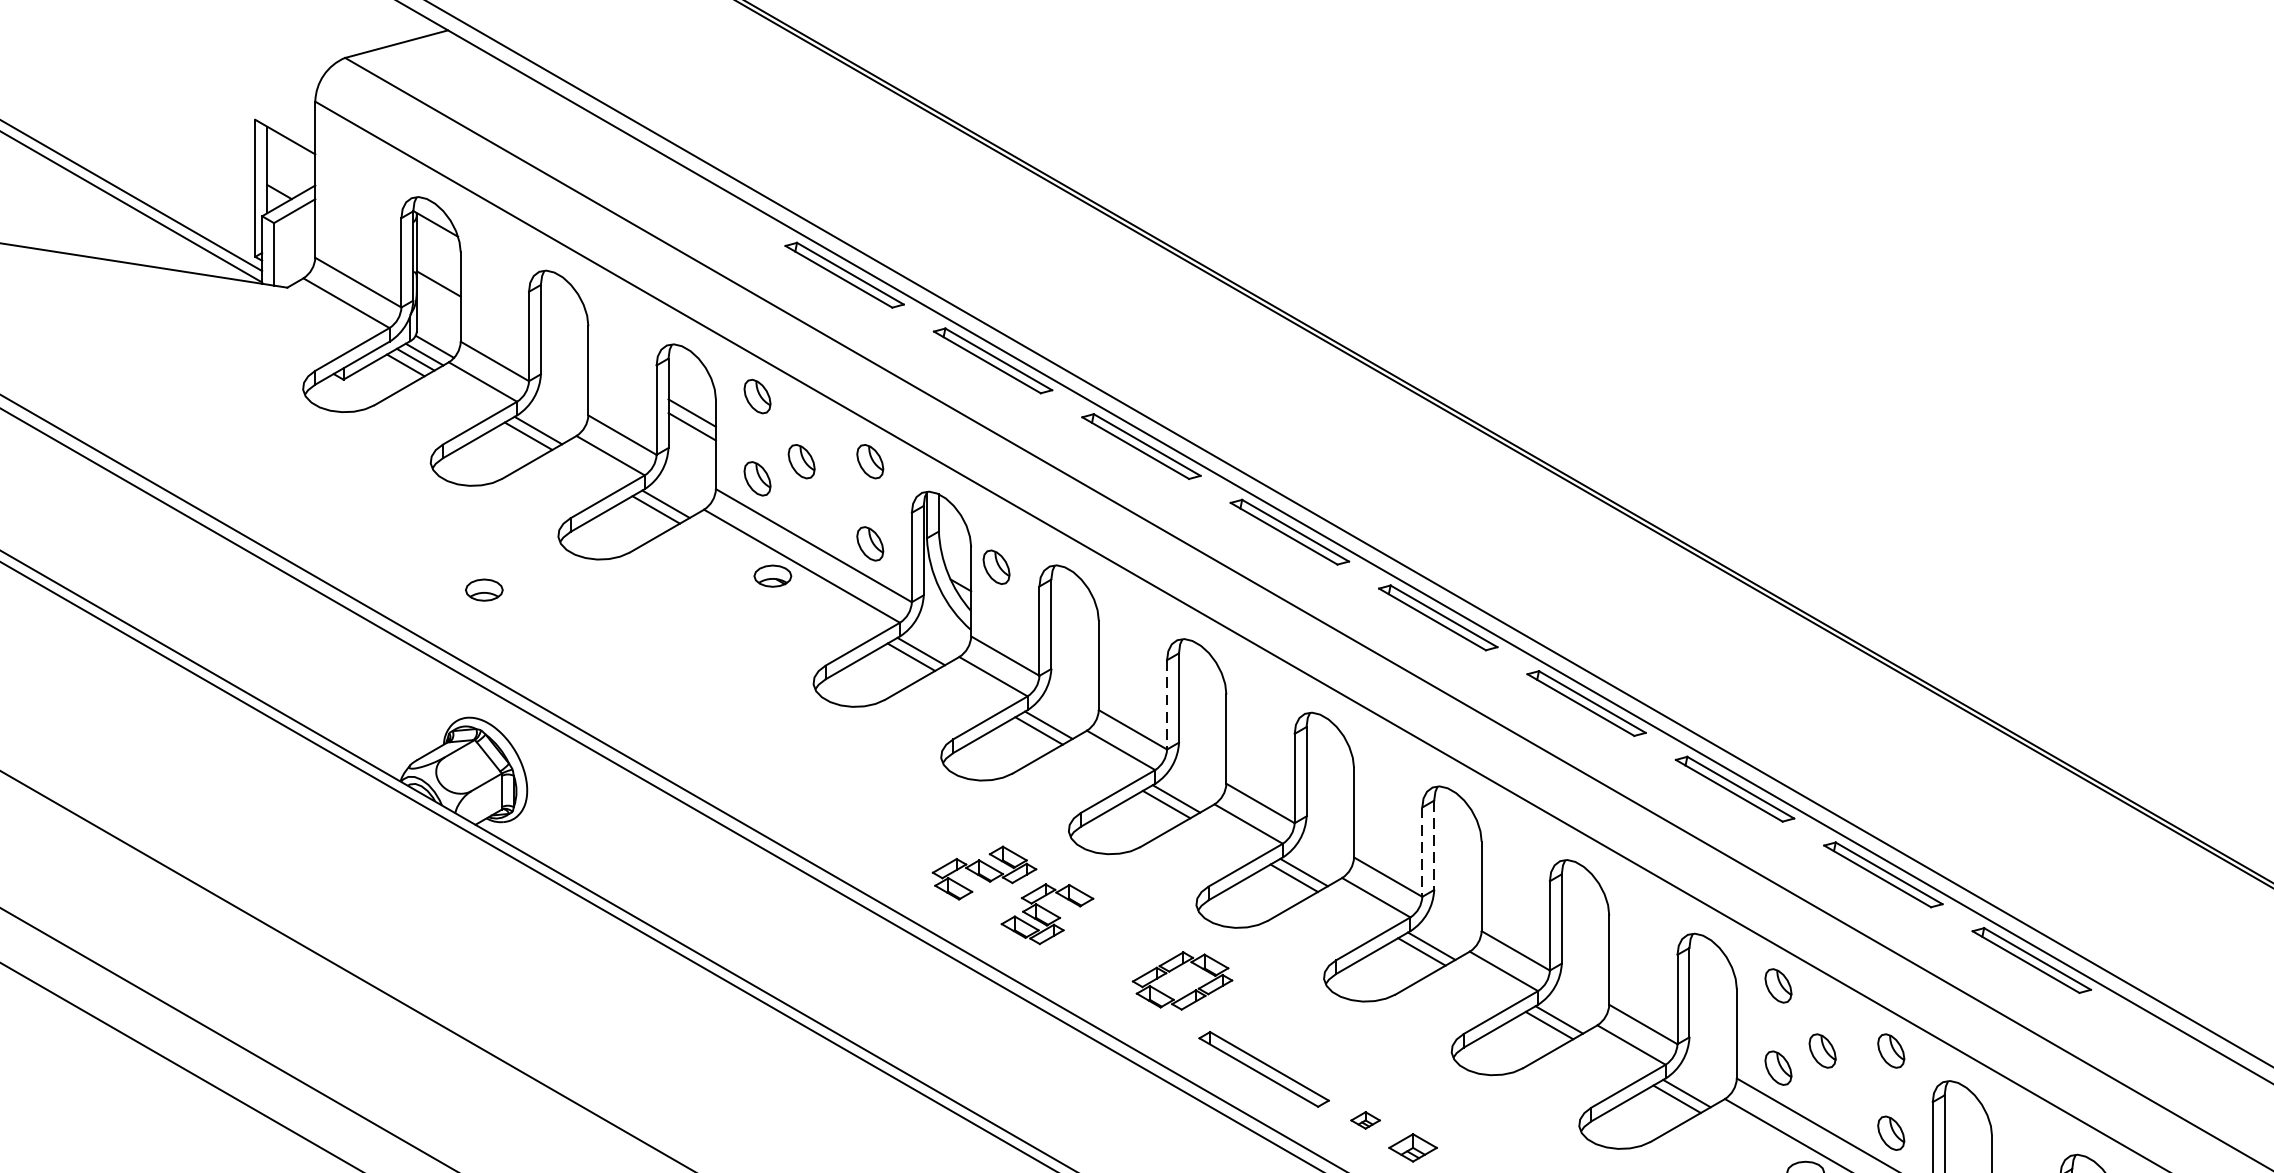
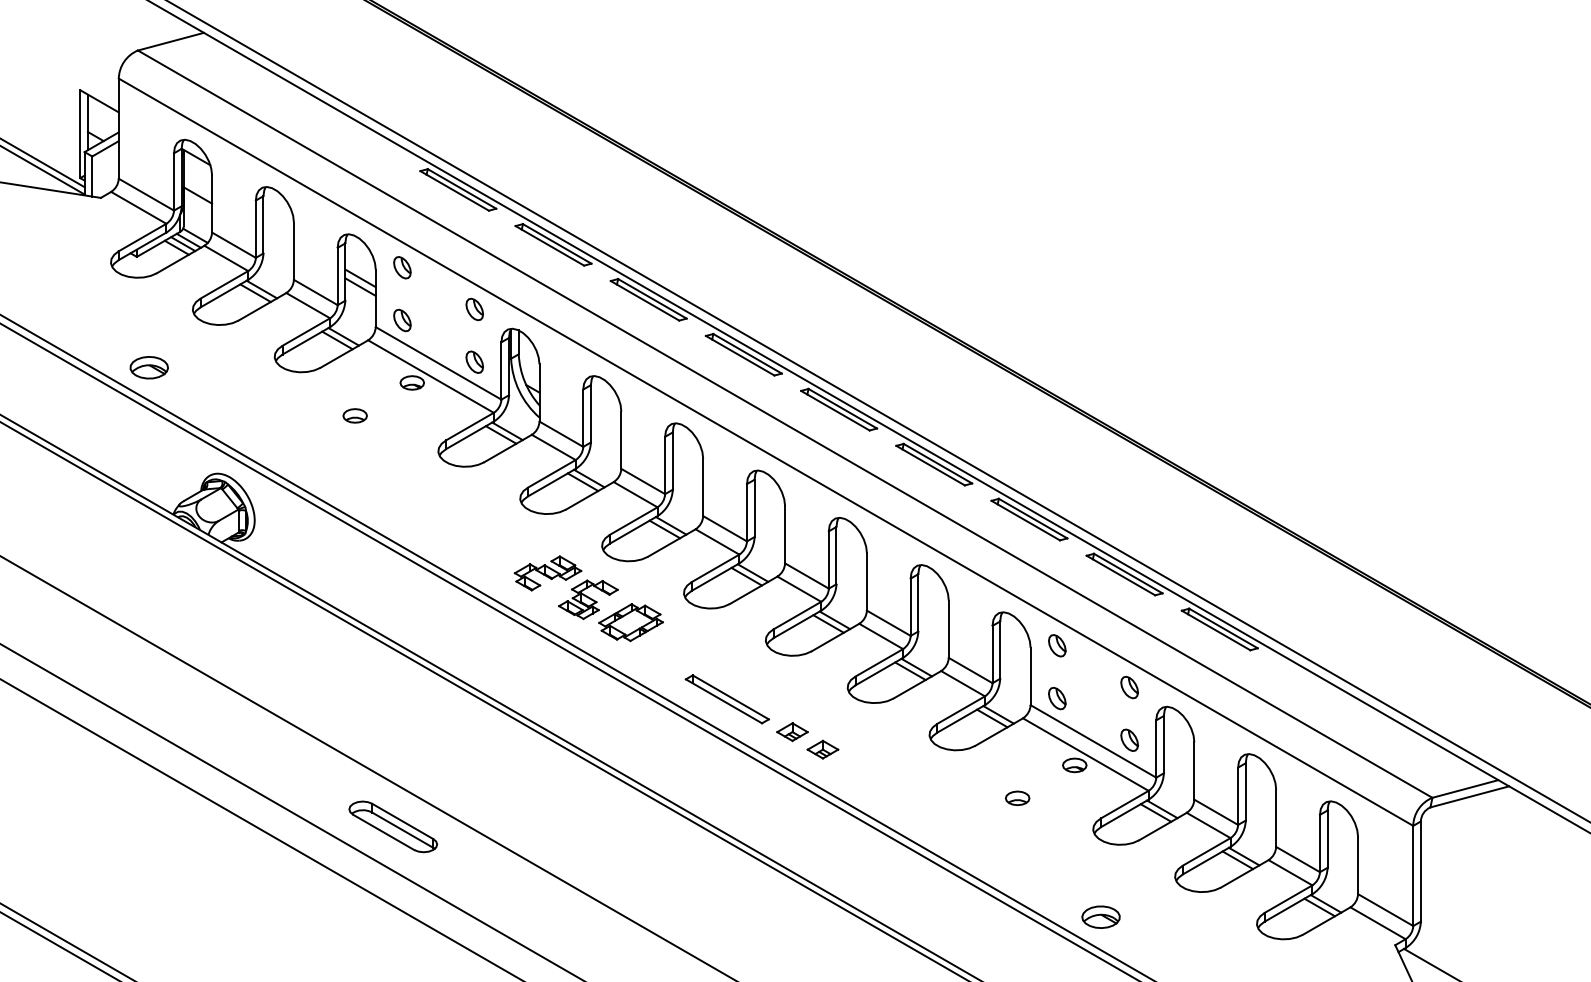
part: (801, 461) -> (430, 309), removed
part: (361, 552) -> (148, 367), added
part: (996, 566) -> (555, 376), removed
part: (483, 589) -> (354, 415), moved
line: (1167, 704) -> (665, 465), dashed -> solid
line: (1434, 845) -> (836, 555), dashed -> solid
line: (1421, 852) -> (828, 560), dashed -> solid
part: (1181, 980) -> (630, 622), moved
part: (1822, 1050) -> (1085, 687), removed
part: (1365, 1119) -> (792, 731), size x1.67

